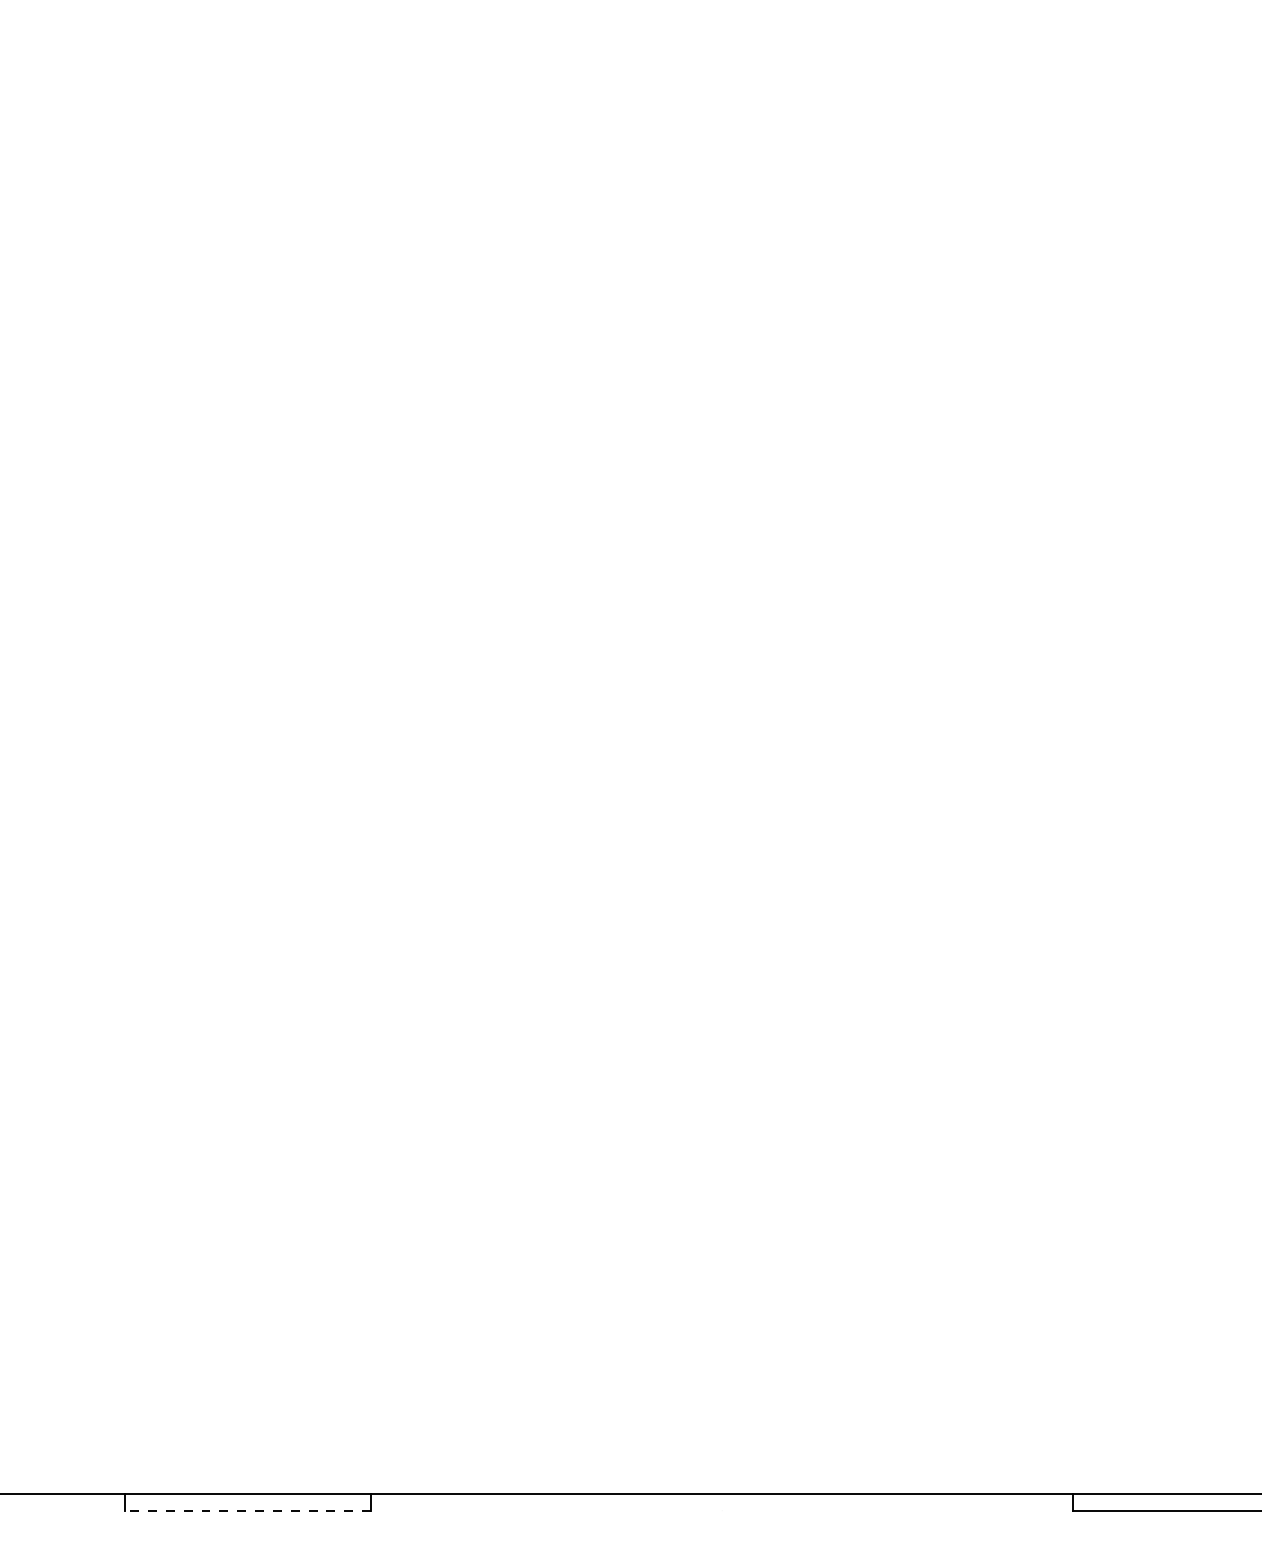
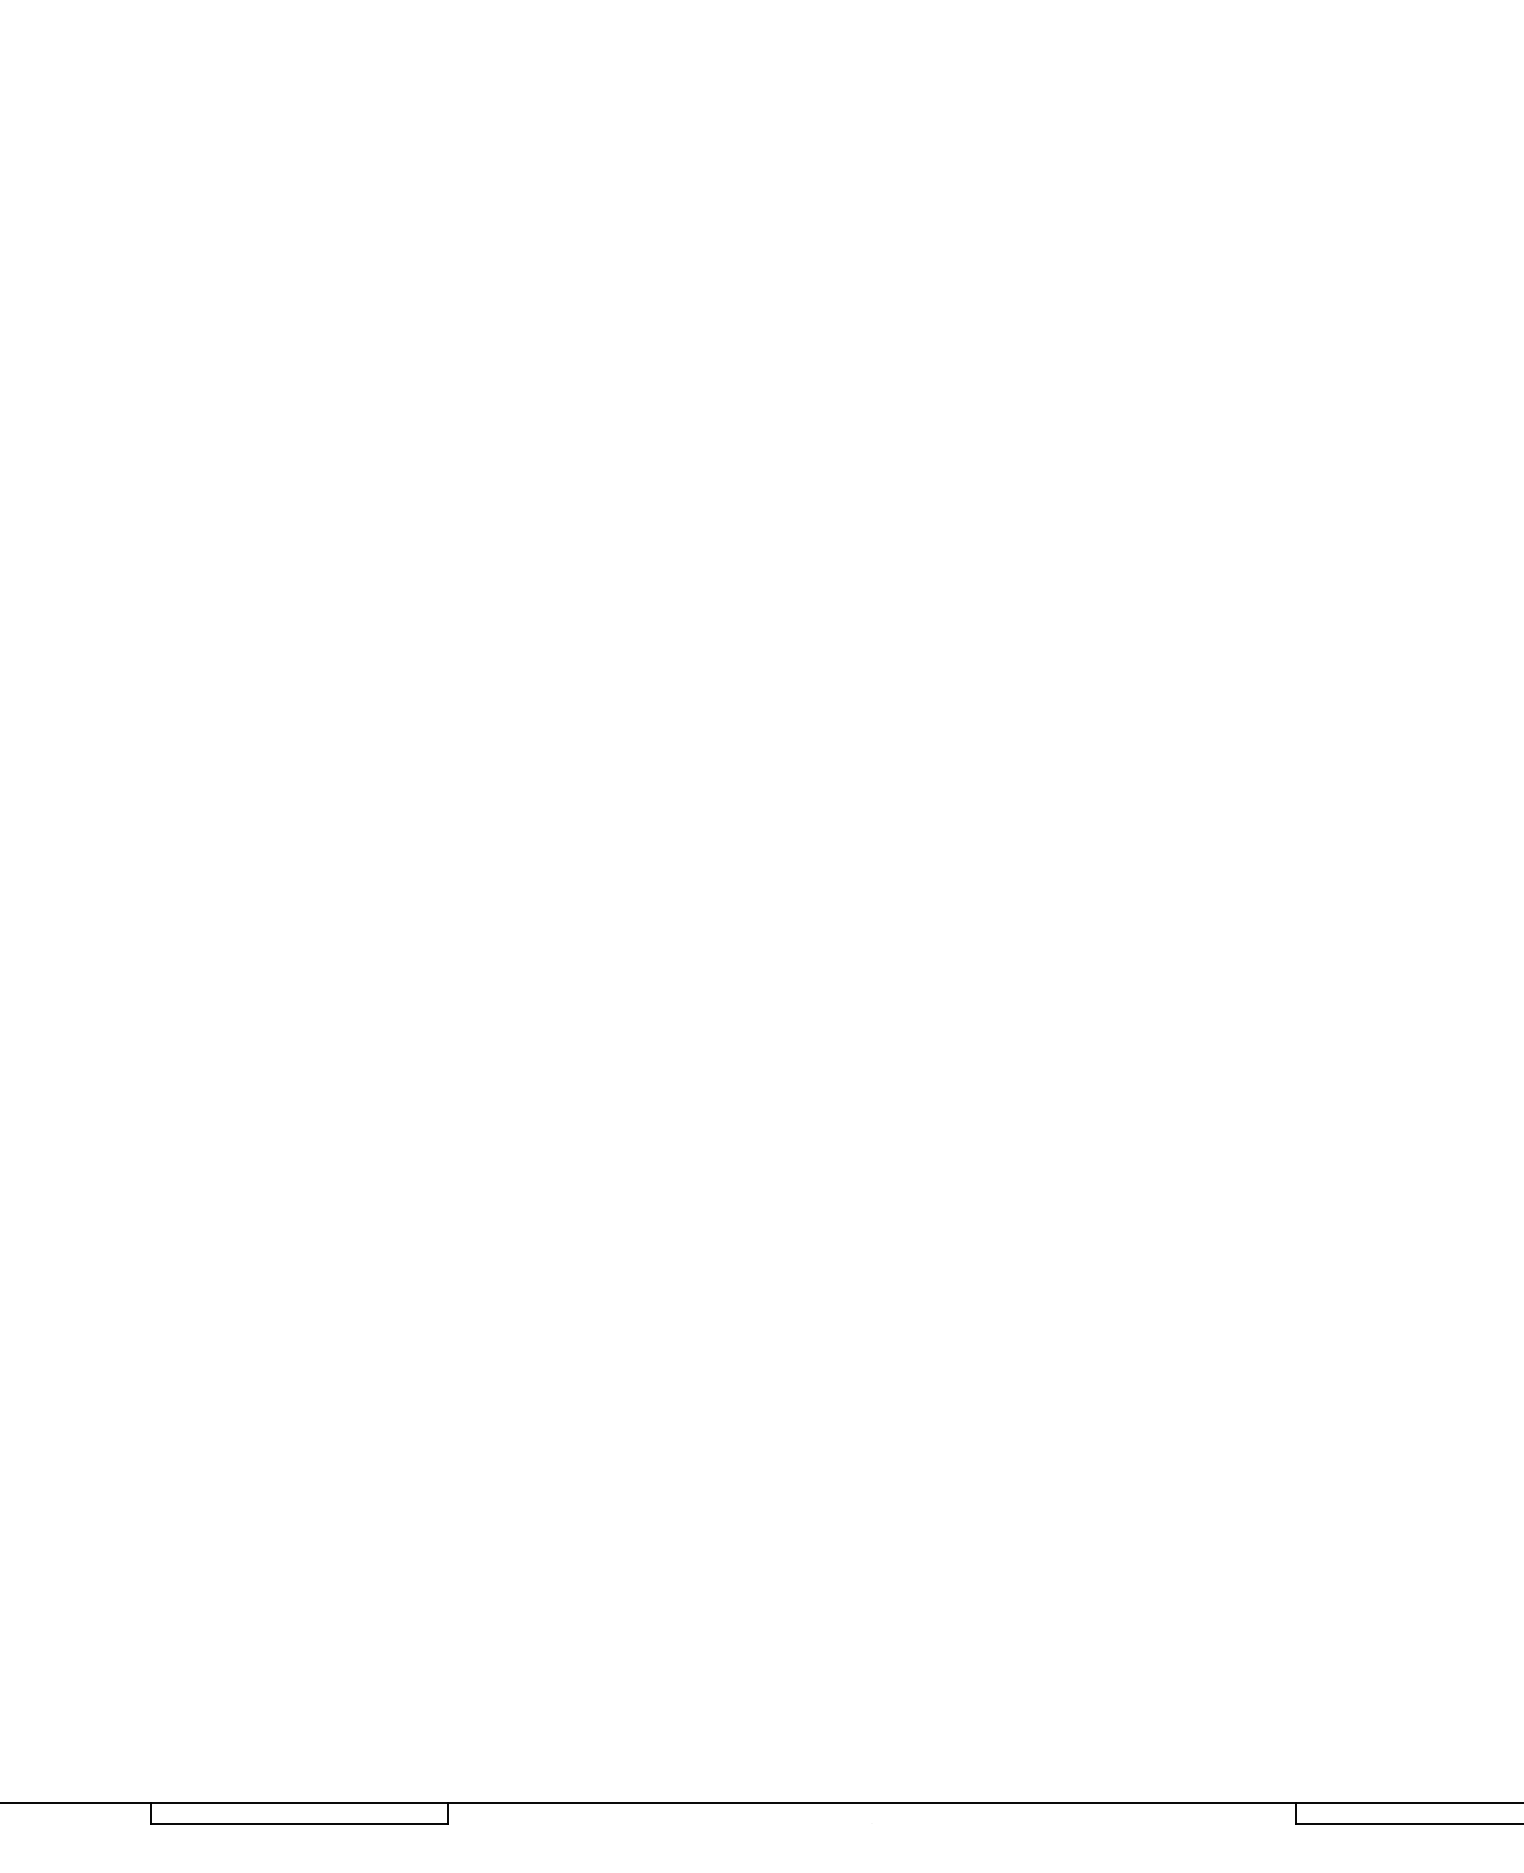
line: (247, 1511) -> (299, 1824), dashed -> solid

